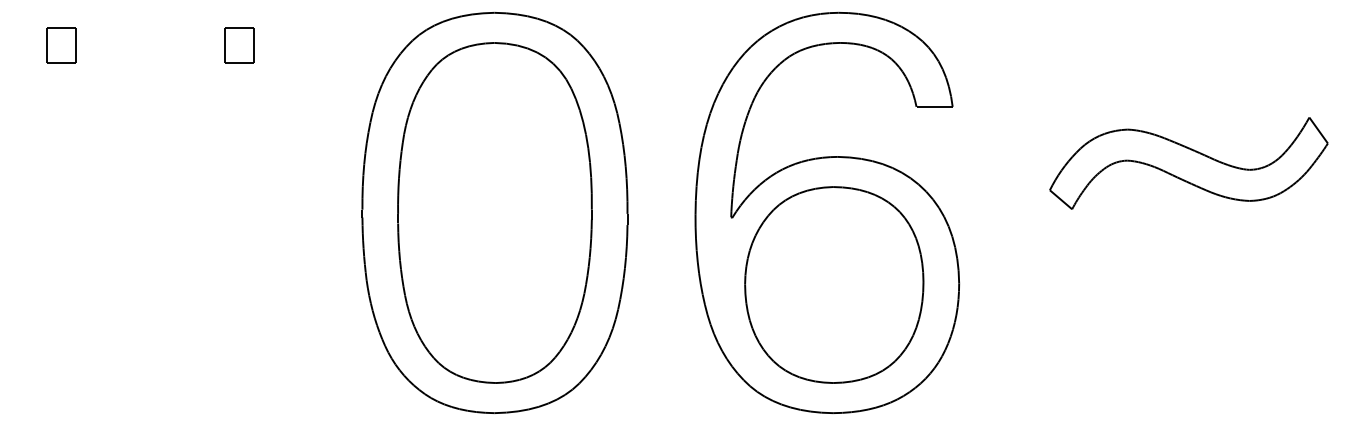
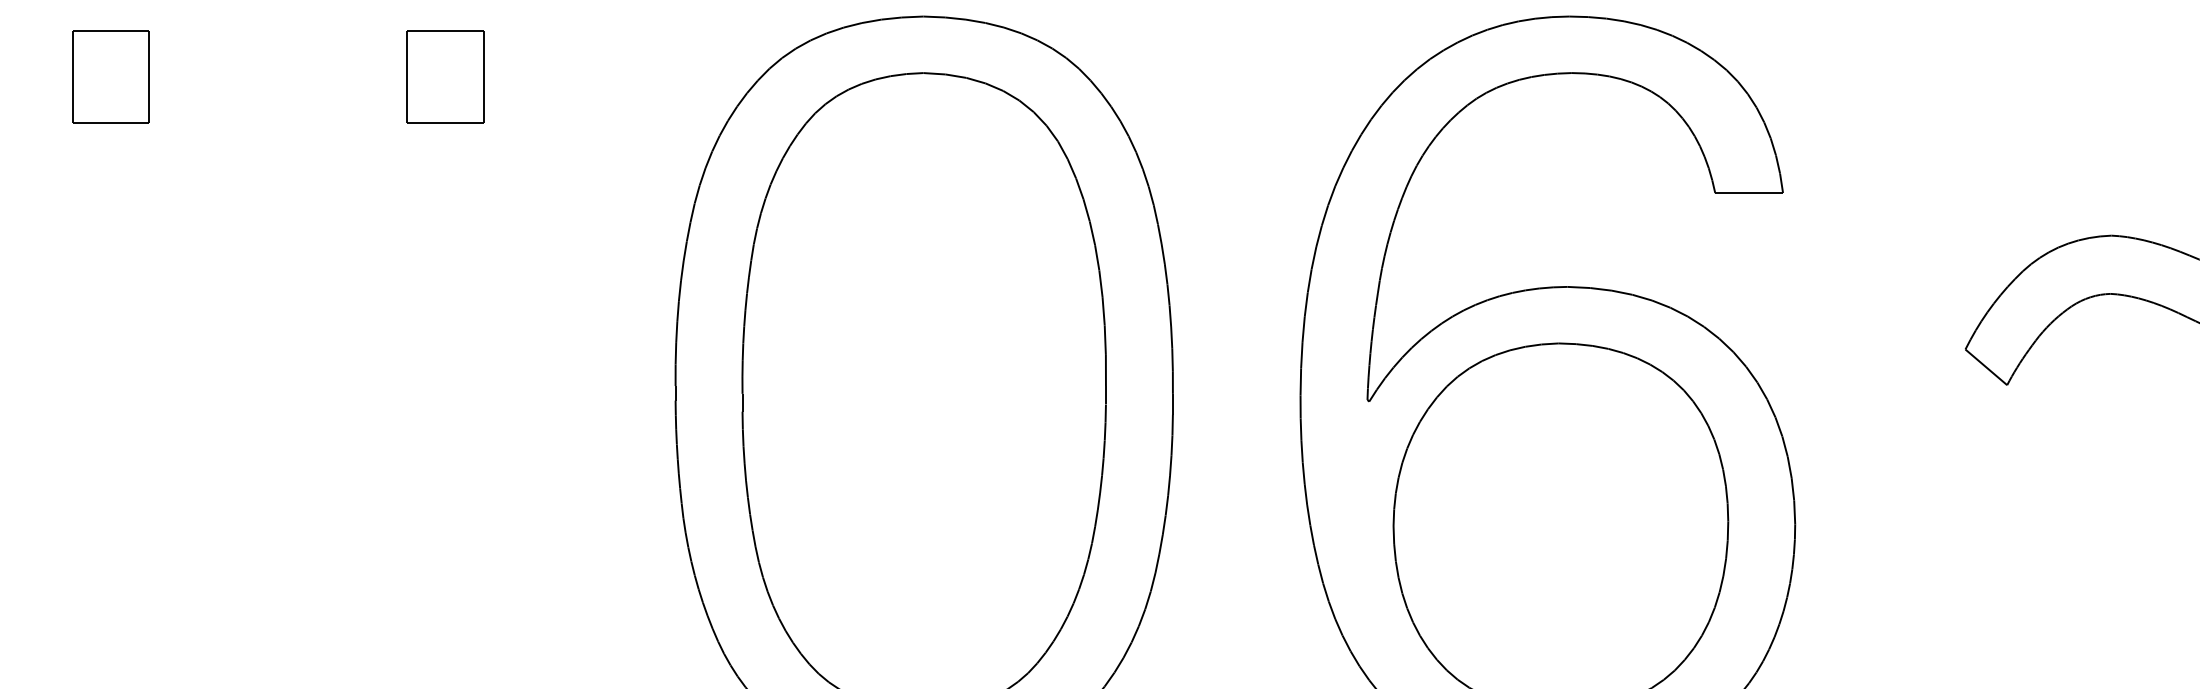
part: (61, 45) -> (110, 77), size x1.43
part: (239, 45) -> (444, 77), size x1.43

